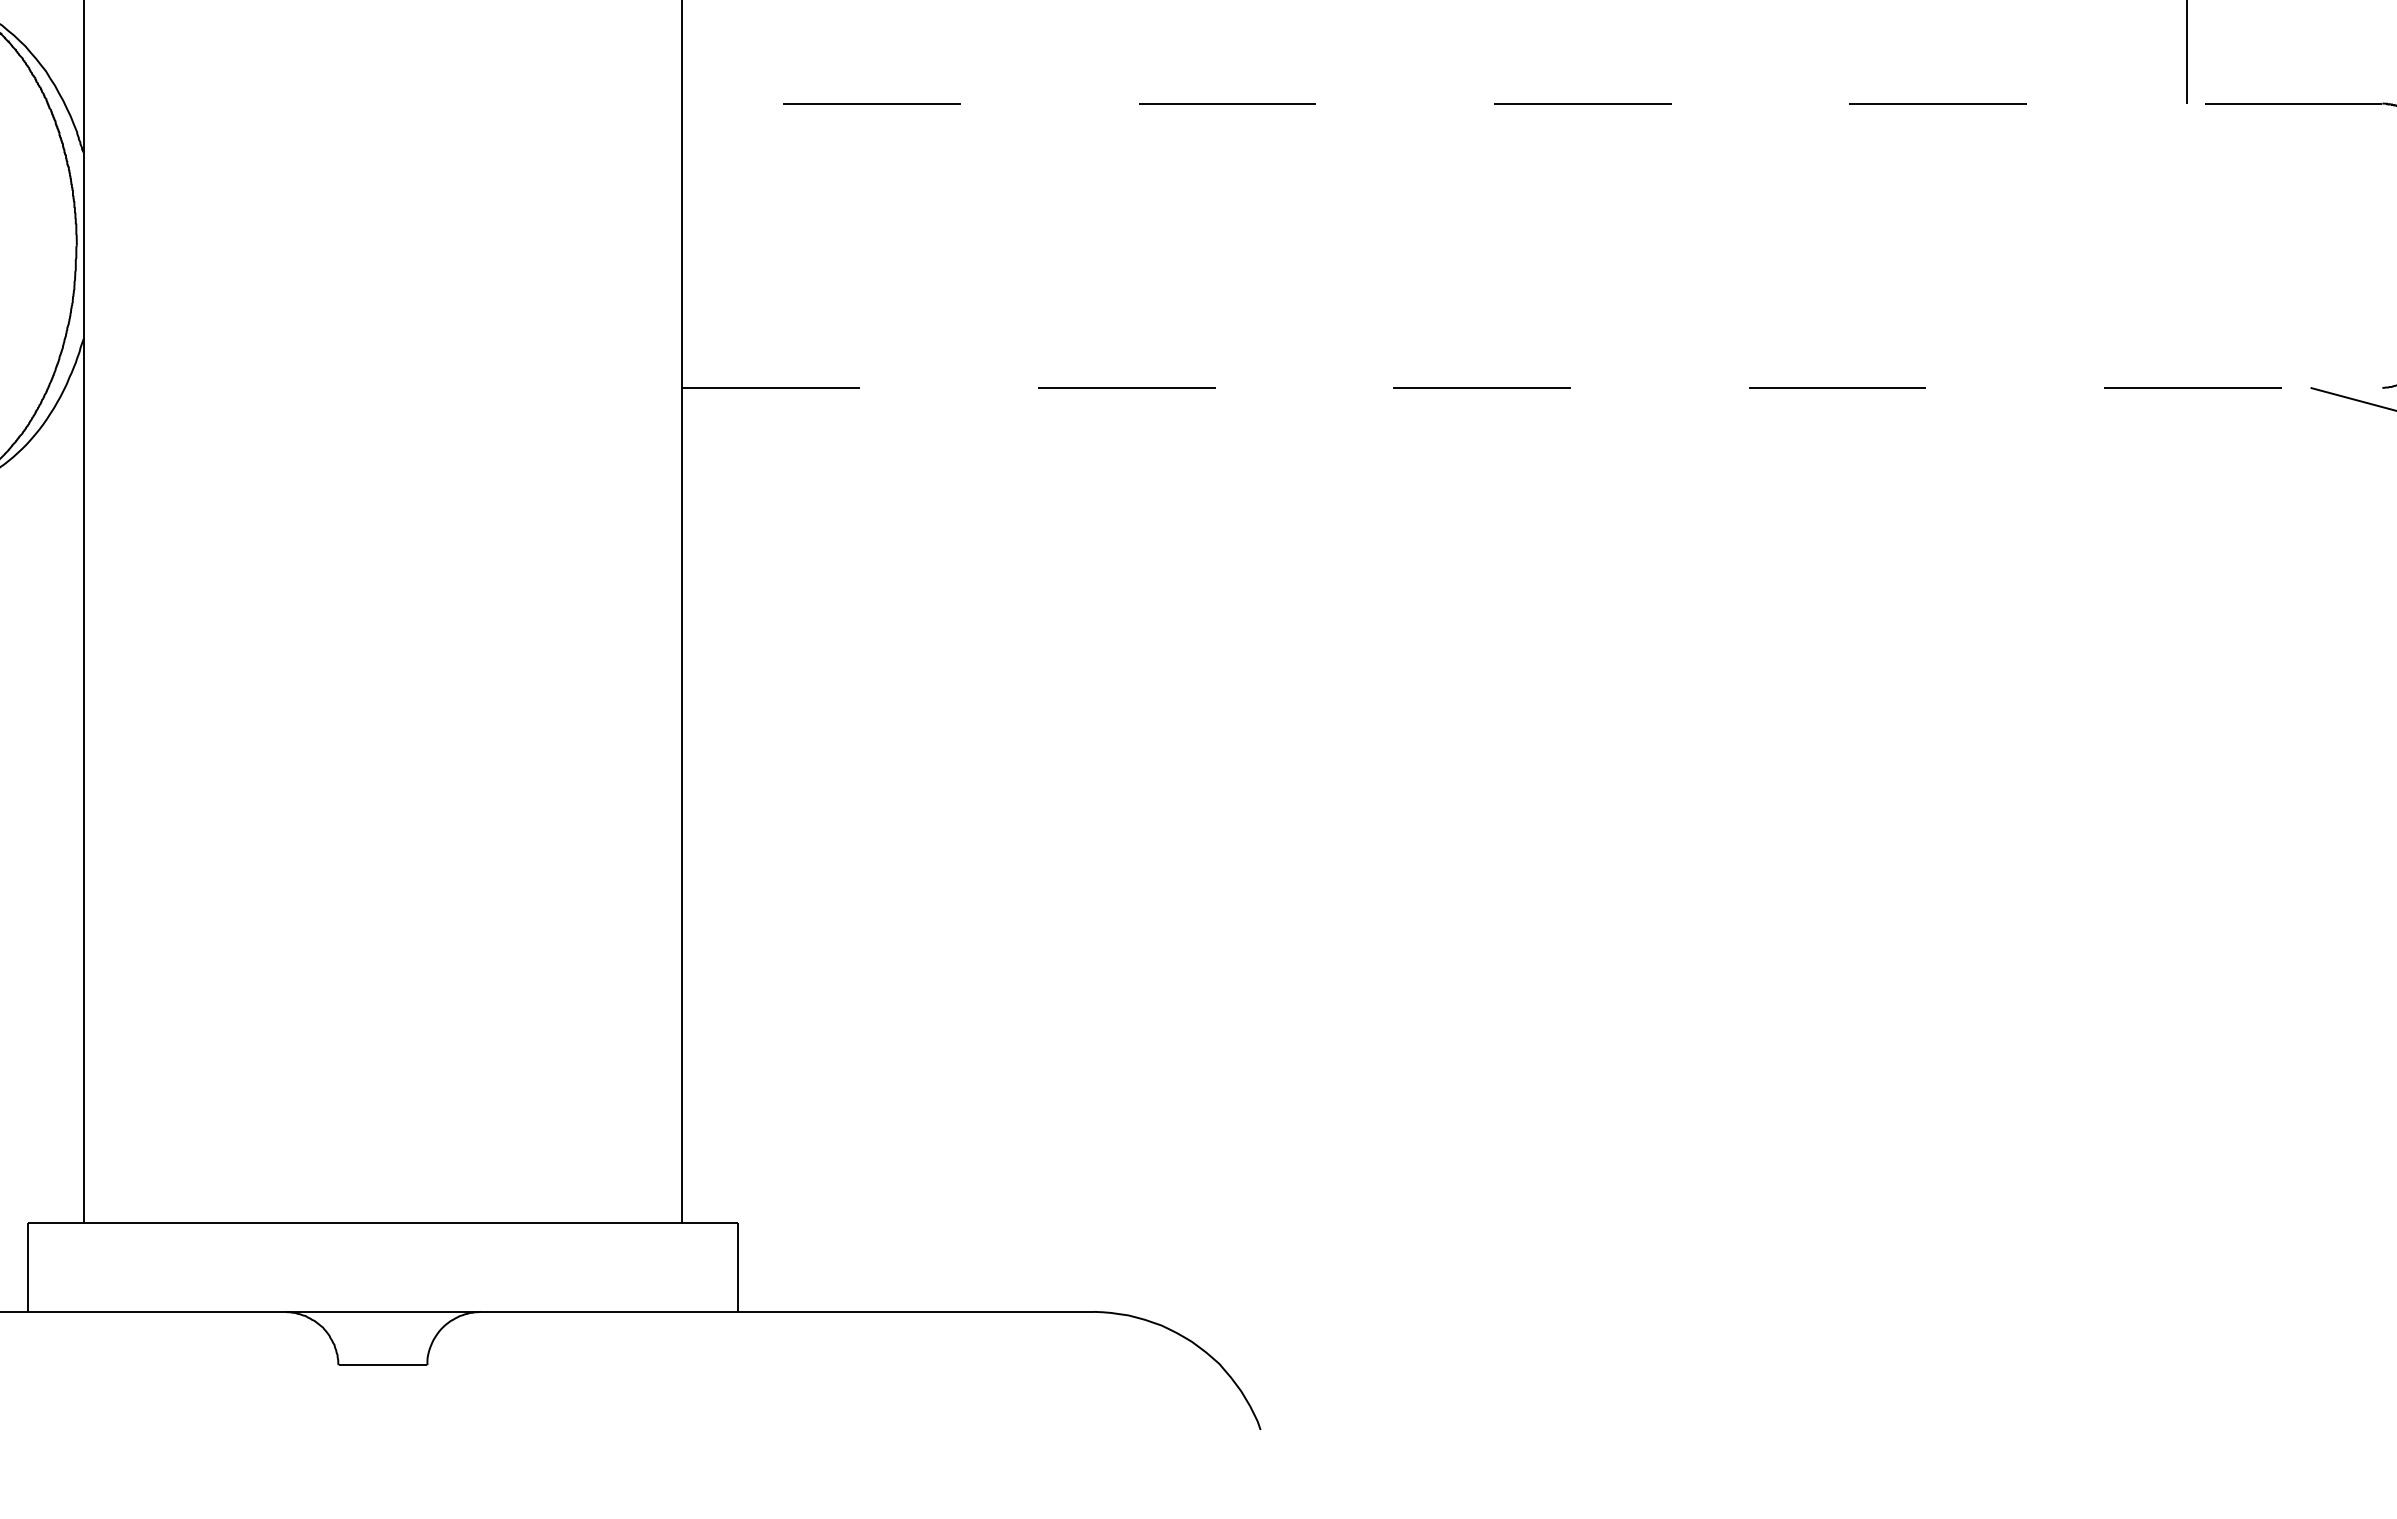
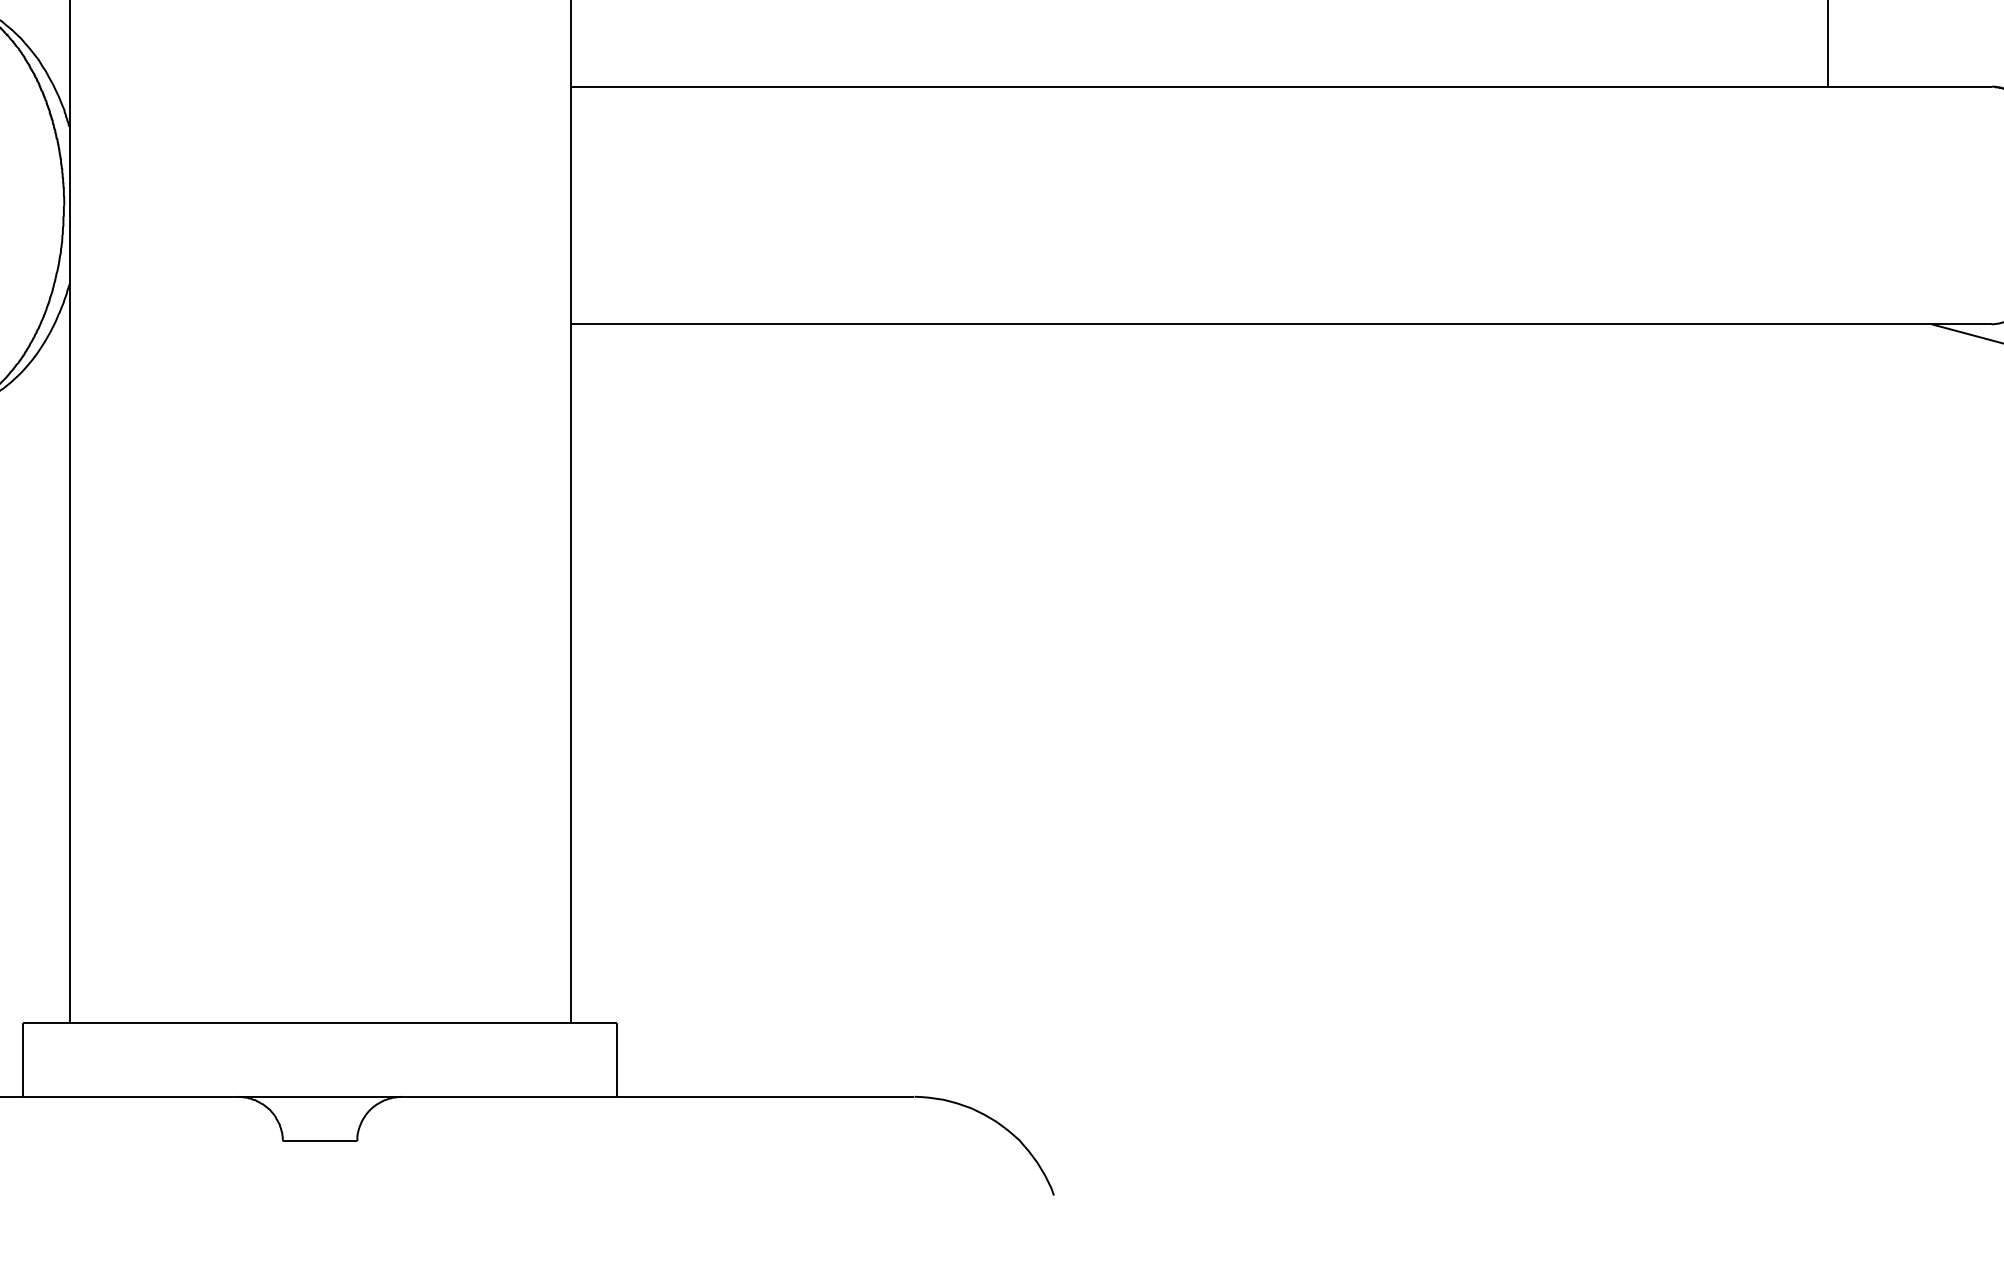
line: (1532, 103) -> (1281, 86), dashed -> solid
line: (1532, 387) -> (1281, 324), dashed -> solid

